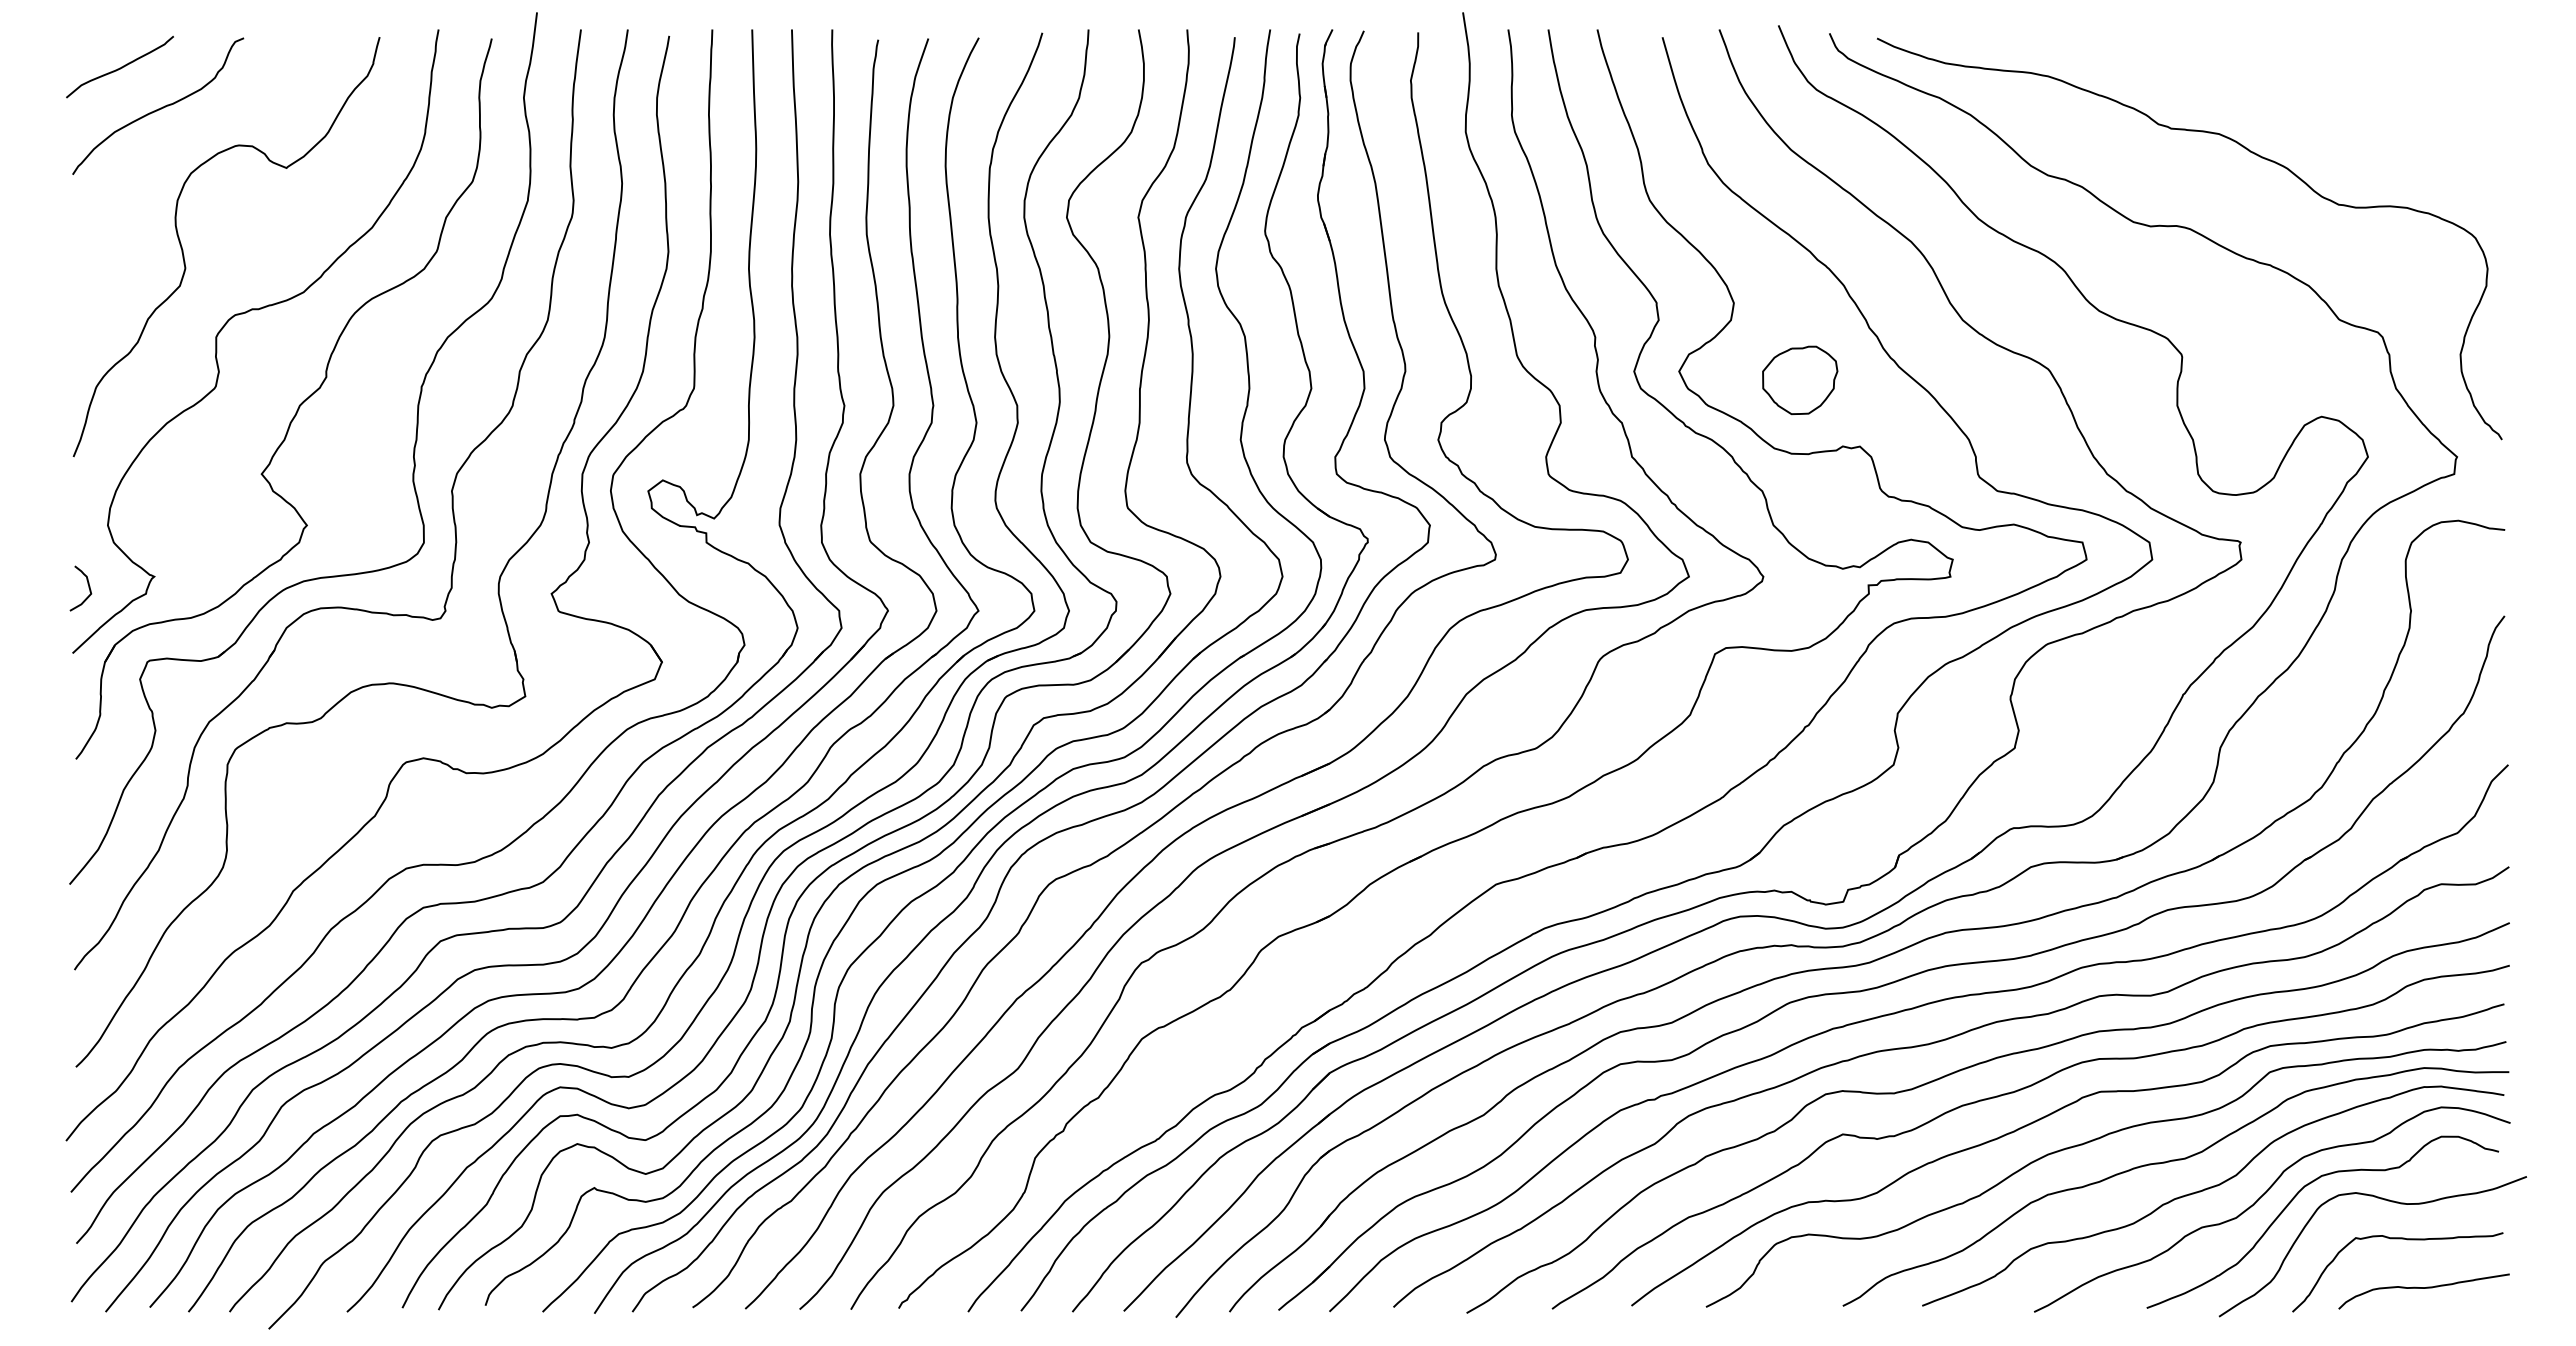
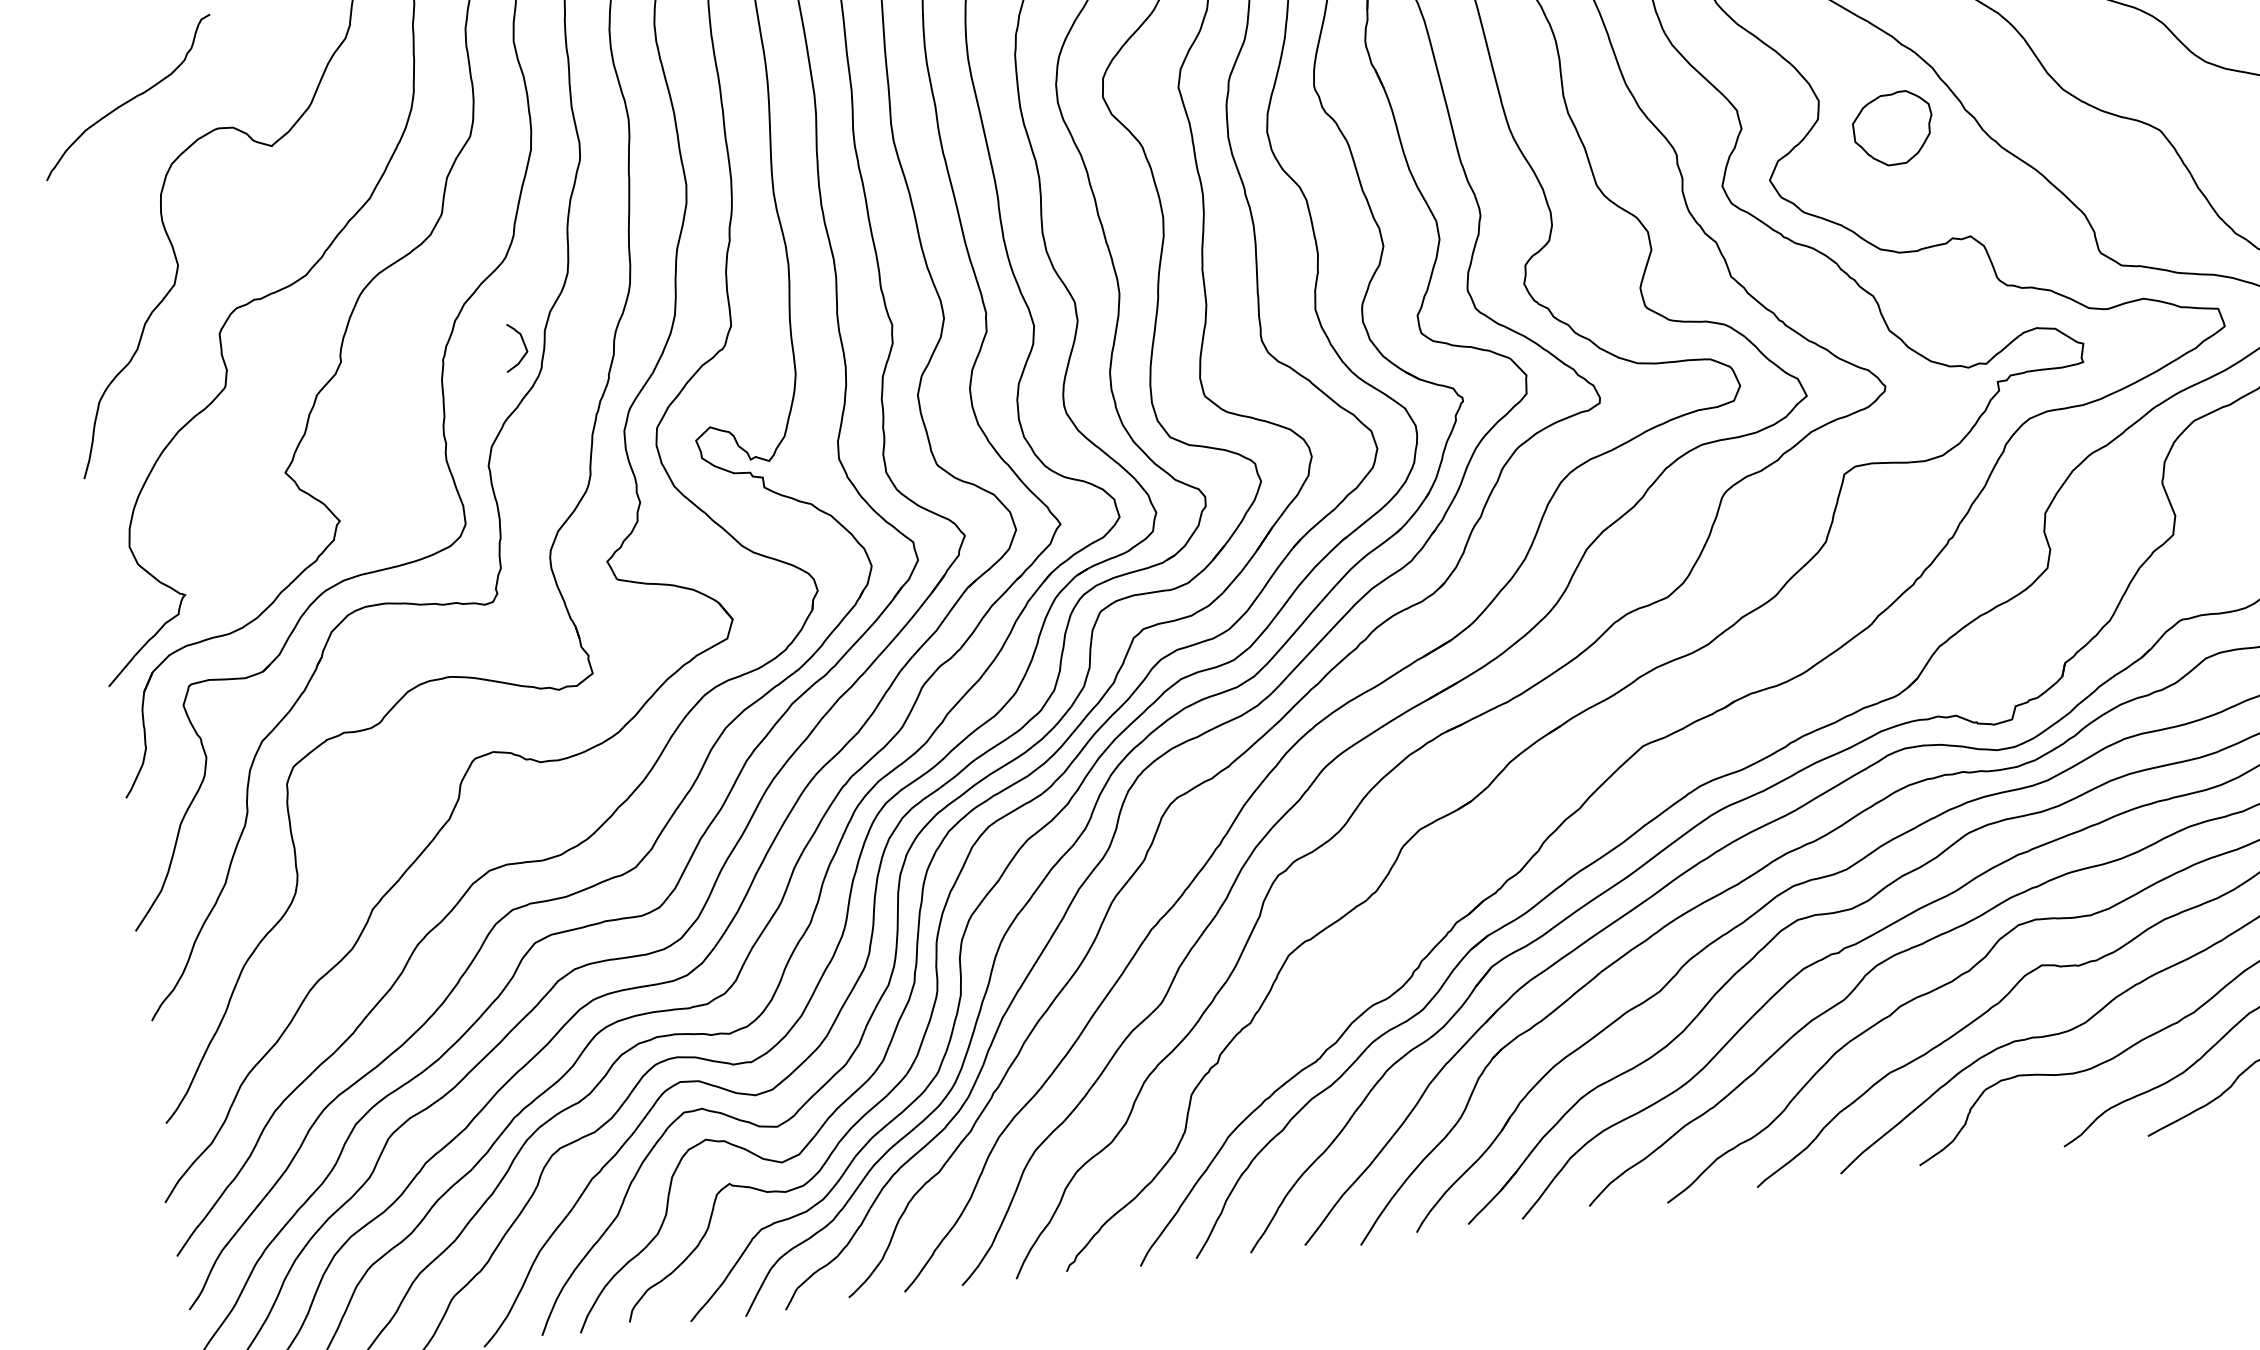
curve: (119, 67) -> (82, 61), removed
part: (1800, 379) -> (1893, 127), moved
curve: (88, 588) -> (523, 346), moved

